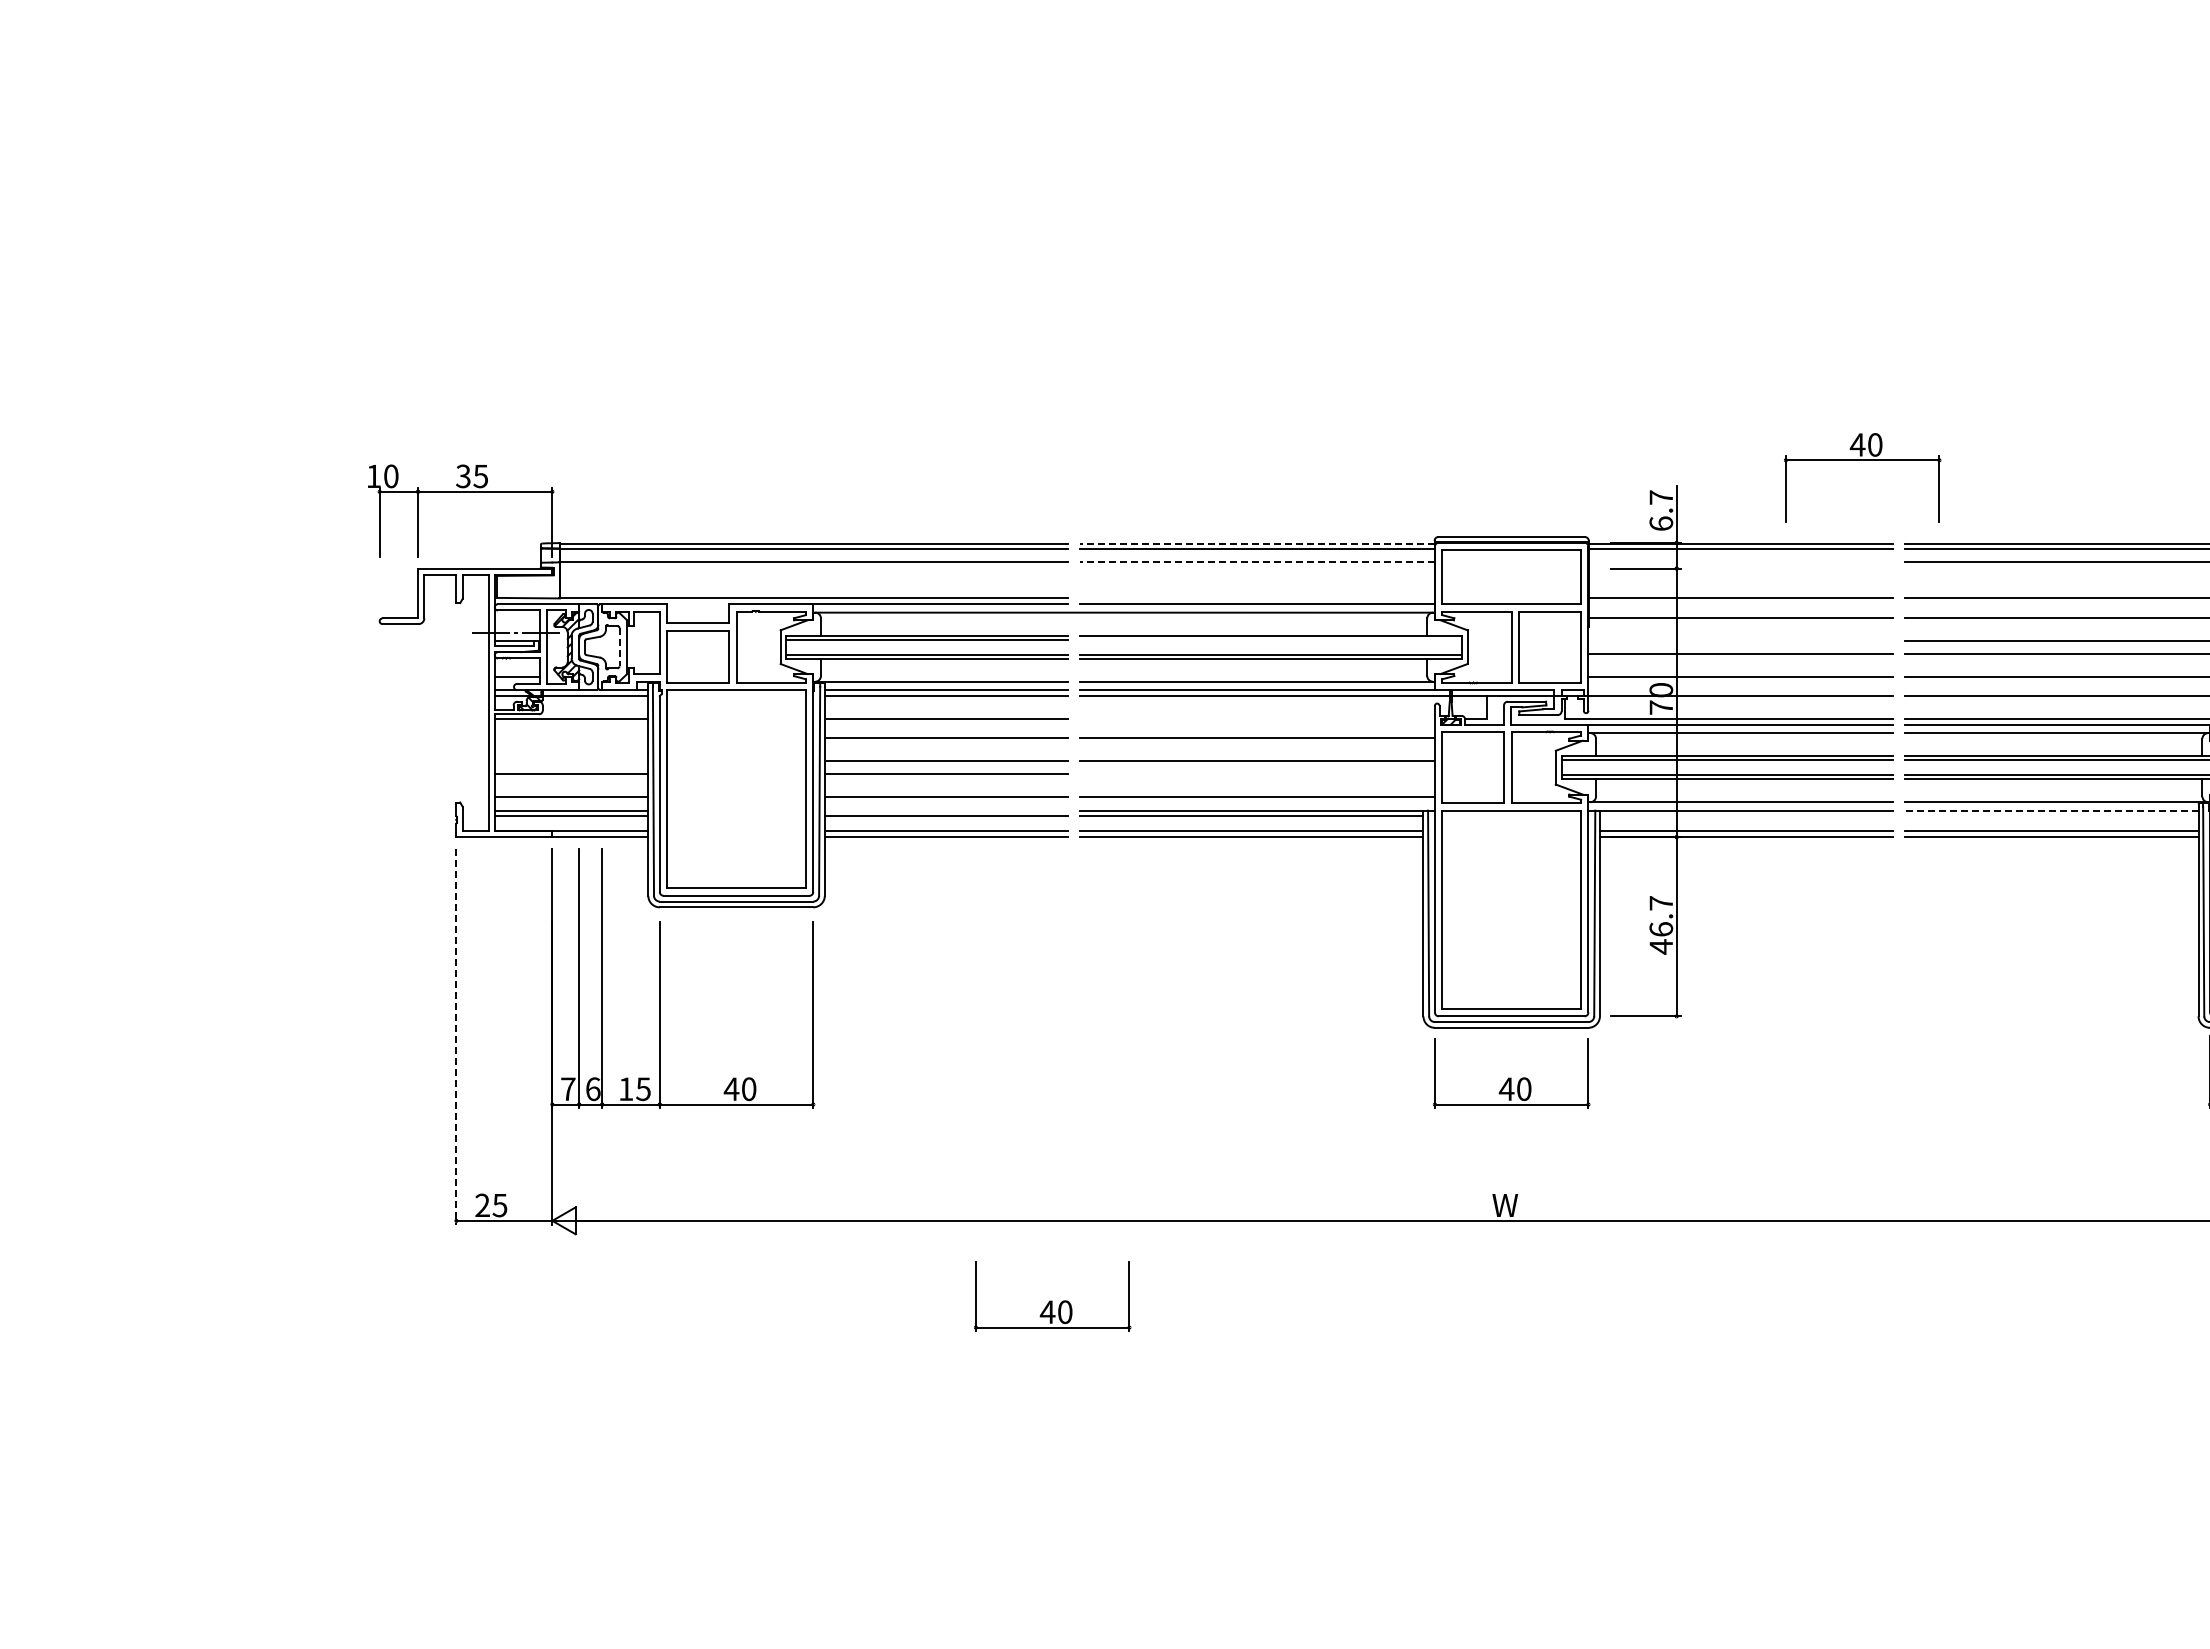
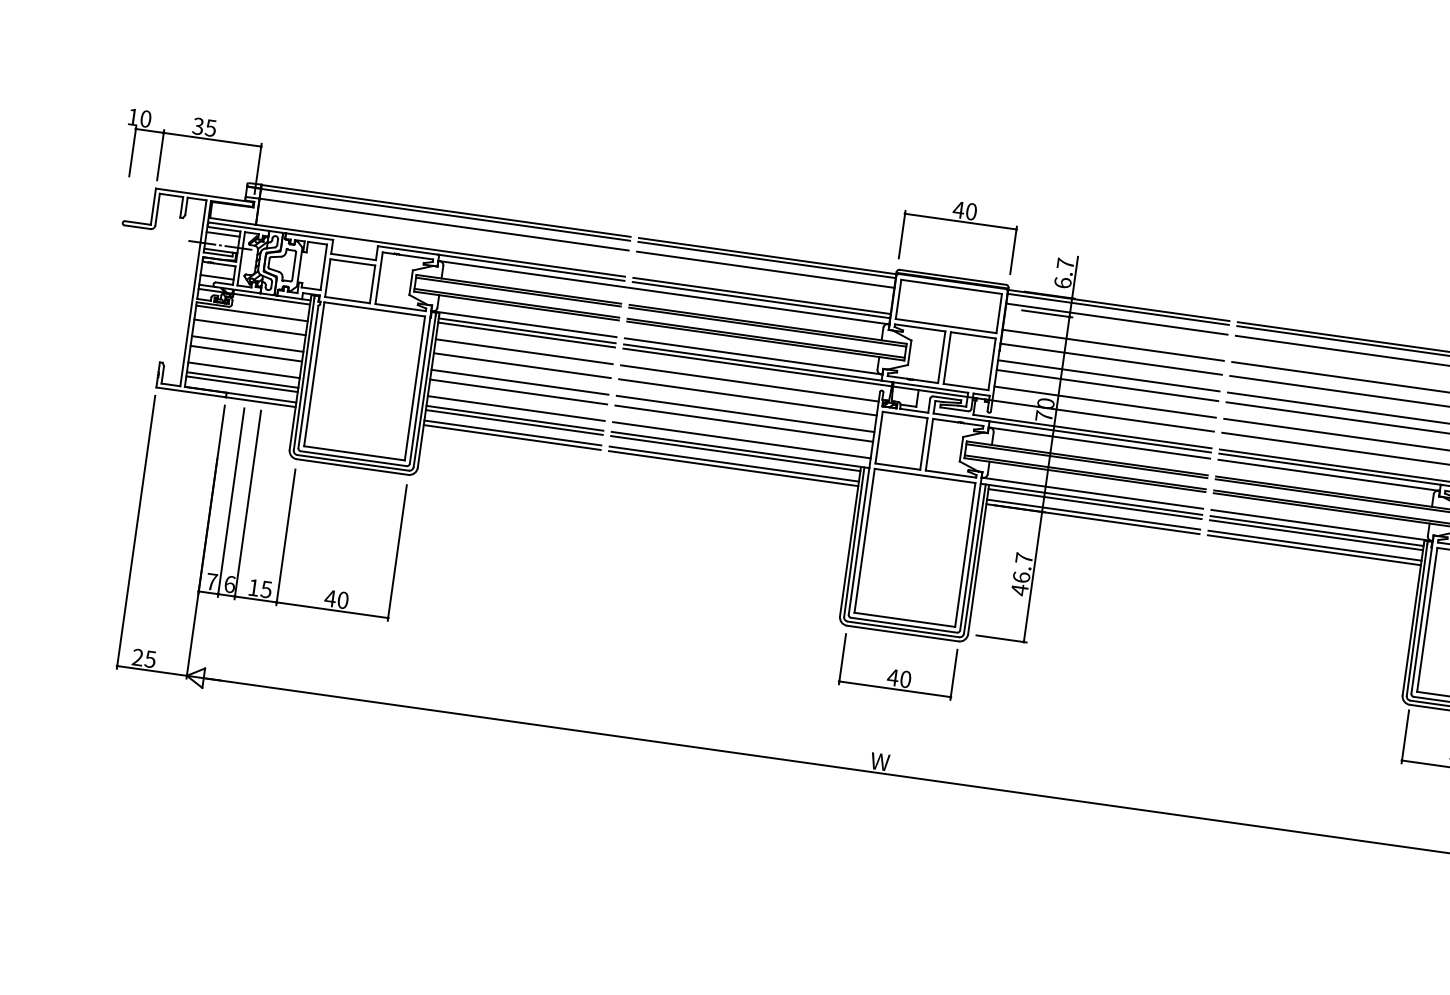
part: (1862, 460) -> (960, 221), moved
line: (1256, 543) -> (767, 255), dashed -> solid
line: (1256, 562) -> (765, 269), dashed -> solid
line: (1740, 562) -> (1116, 319), added
line: (1256, 598) -> (761, 295), added
line: (517, 617) -> (223, 234), added
line: (1270, 639) -> (767, 327), added
line: (1740, 640) -> (1108, 375), added
line: (619, 647) -> (294, 266), dashed -> solid
line: (1256, 718) -> (749, 383), added
line: (571, 738) -> (249, 327), added
line: (571, 760) -> (247, 343), added
line: (1256, 774) -> (743, 423), added
line: (946, 810) -> (514, 418), added
line: (2051, 810) -> (1316, 530), dashed -> solid
line: (1746, 816) -> (1094, 504), added
line: (2051, 816) -> (1316, 535), added
line: (456, 1037) -> (136, 532), dashed -> solid
part: (1052, 1296) -> (542, 781), removed

